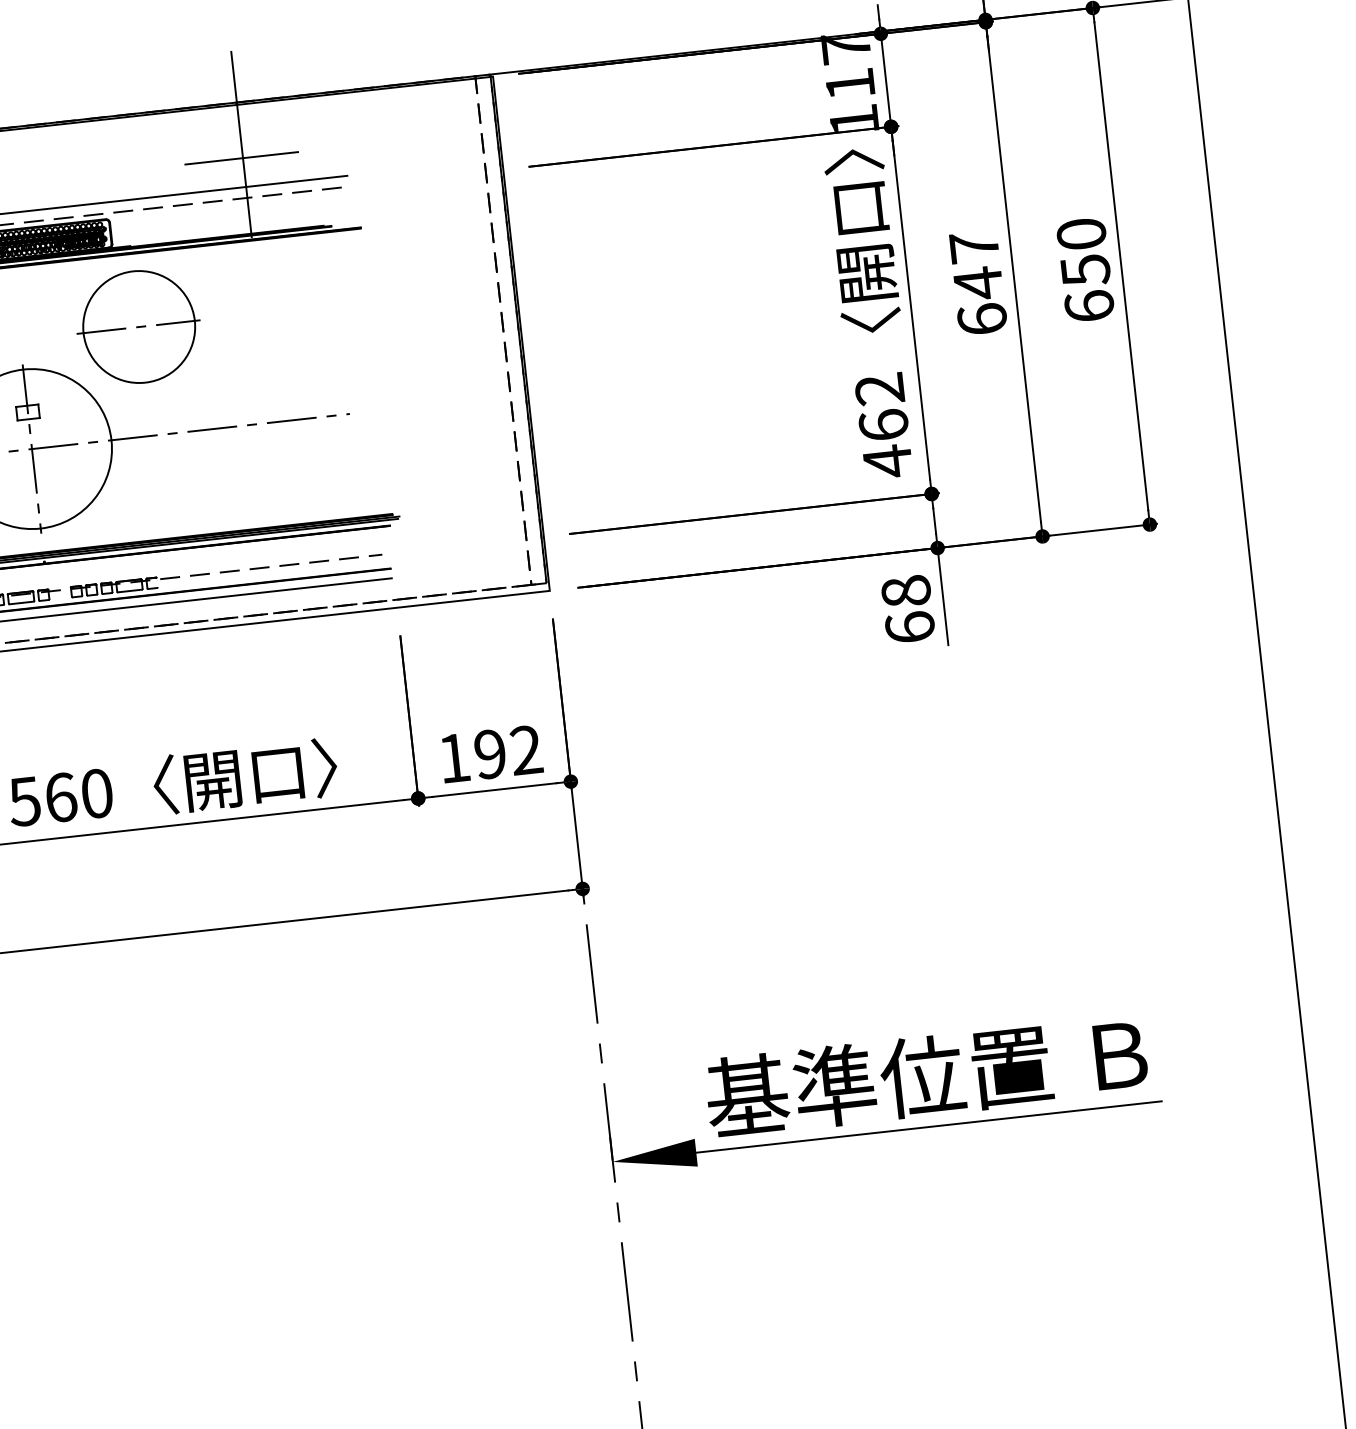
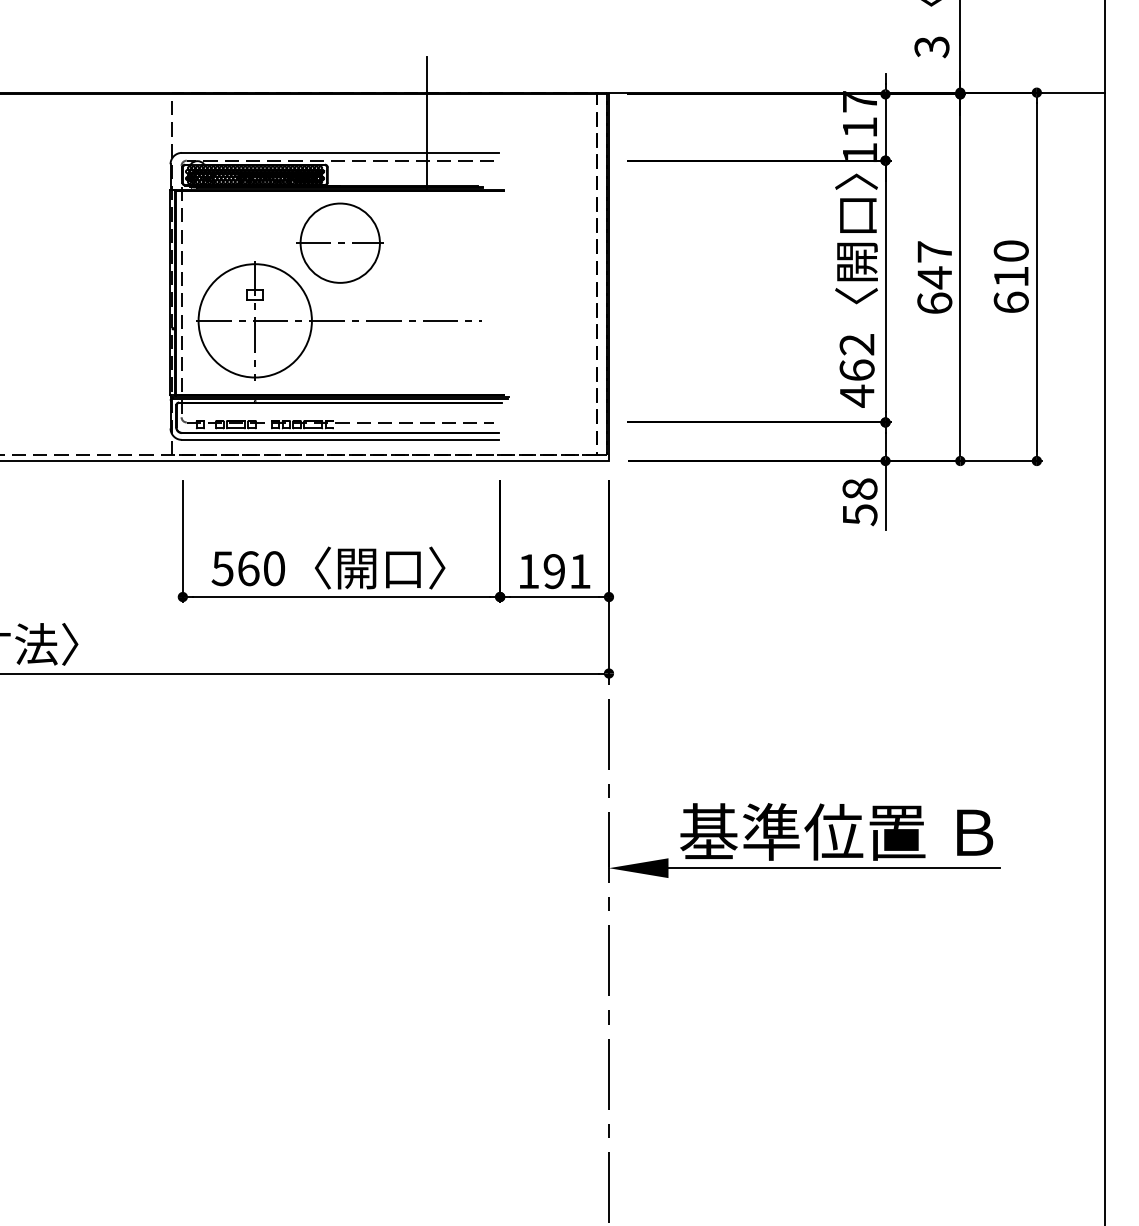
line: (241, 158) -> (425, 132), removed
text: (1085, 271) -> (1011, 277), 650 -> 610
text: (909, 628) -> (859, 515), 68 -> 58
text: (525, 750) -> (579, 571), 192 -> 191

